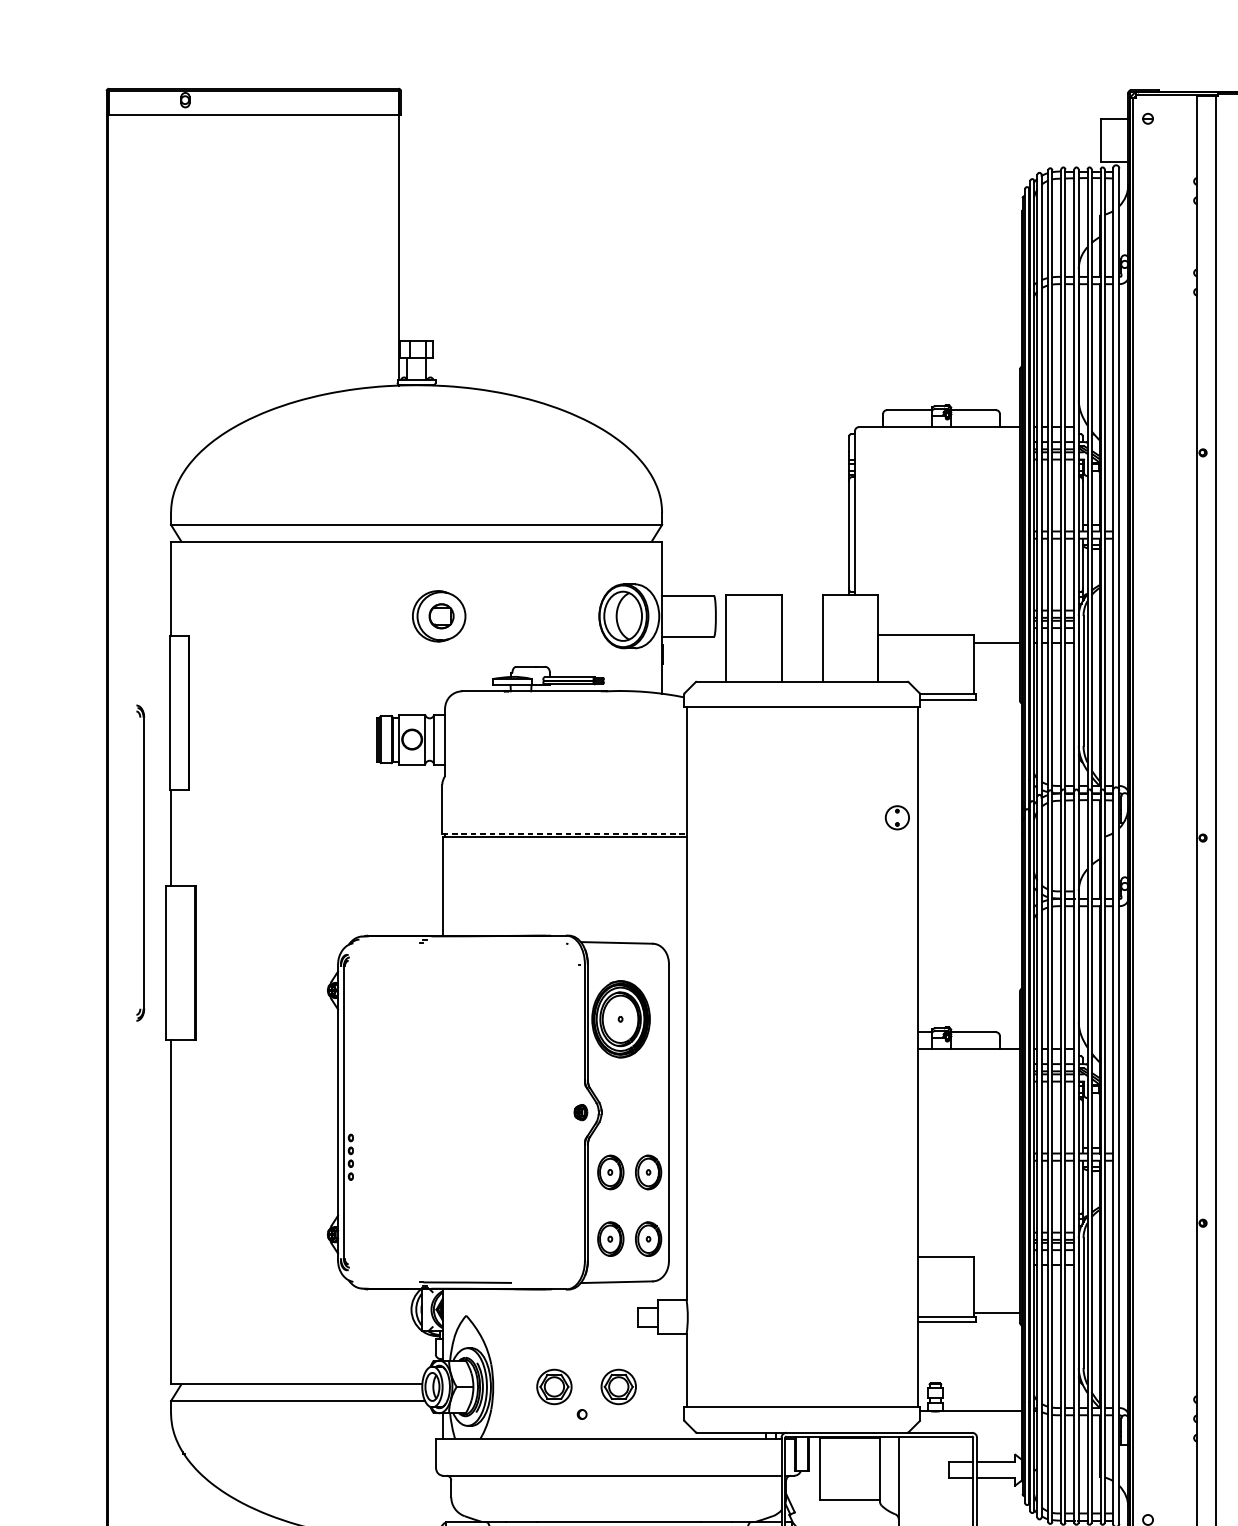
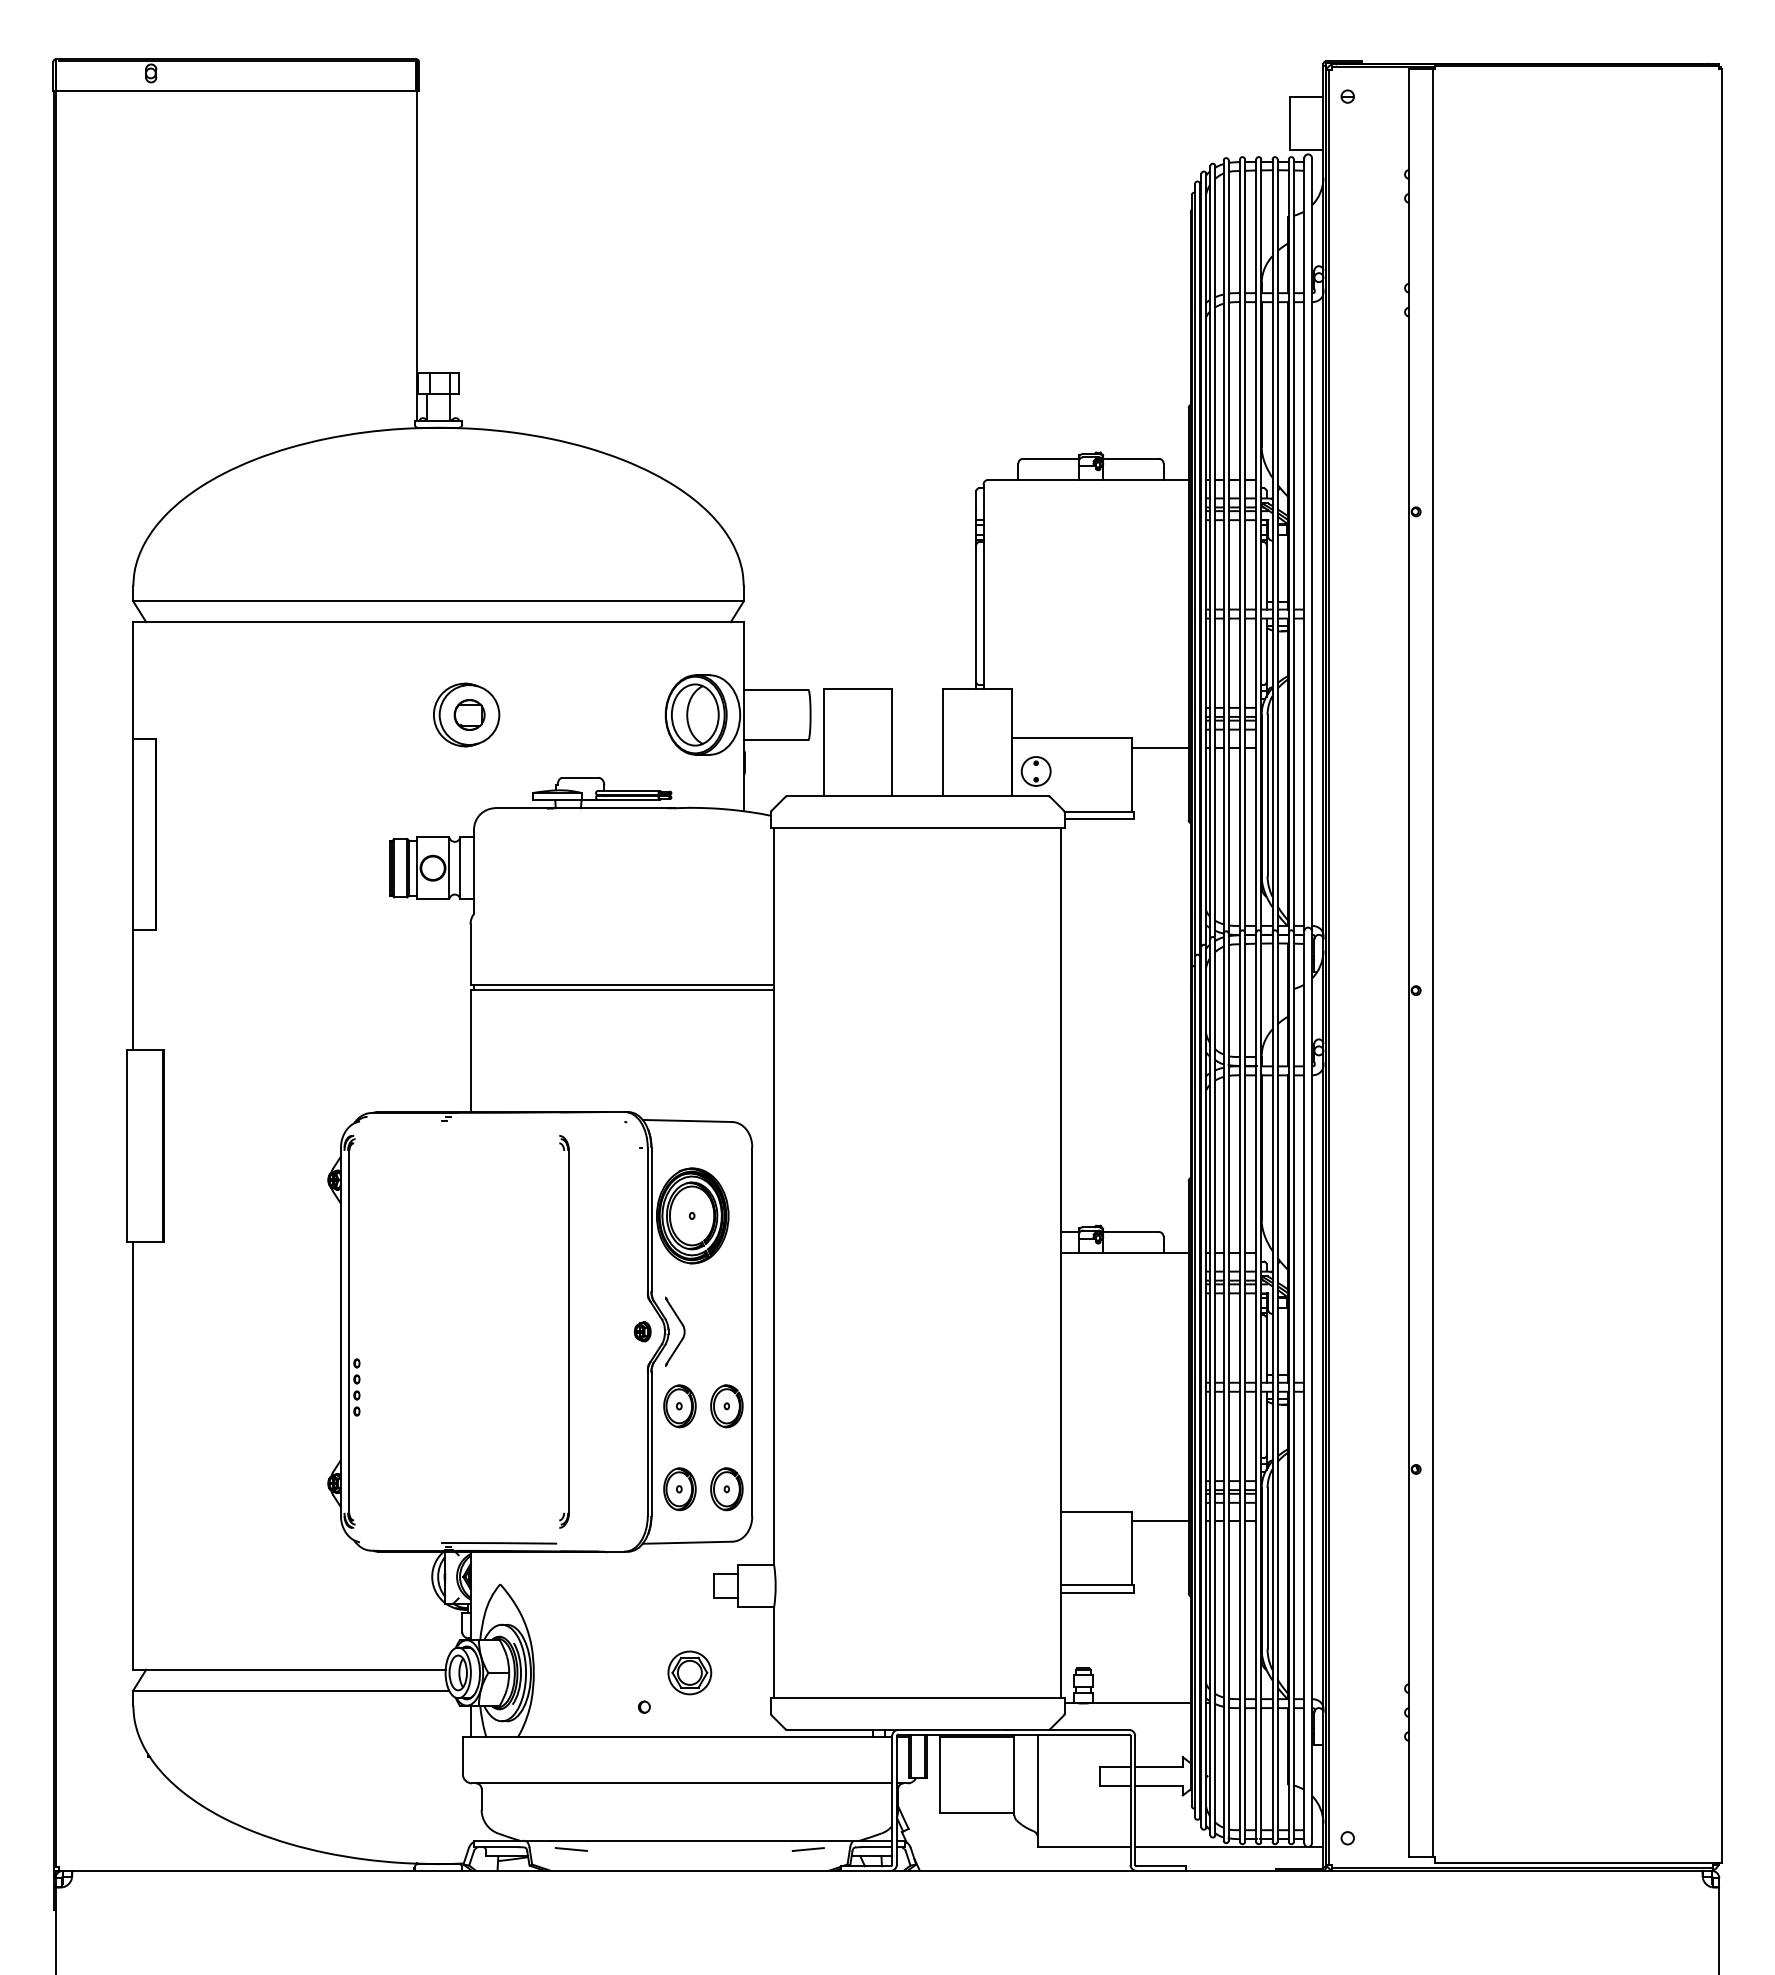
part: (896, 817) -> (1035, 771), moved
line: (564, 833) -> (622, 985), dashed -> solid
part: (140, 862) -> (564, 1331), moved
part: (613, 1112) -> (683, 1331), added
line: (996, 1312) -> (1159, 1521), moved
part: (554, 1386) -> (609, 1672), removed

